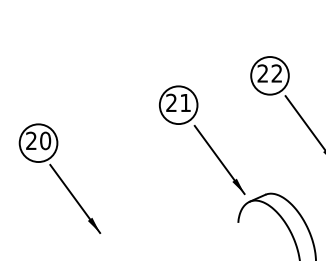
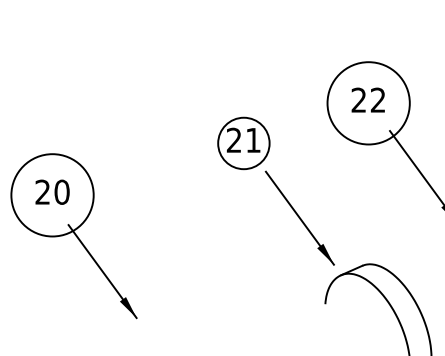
circle: (269, 75) -> (367, 102), size x1.6
circle: (38, 143) -> (52, 195), size x1.6

